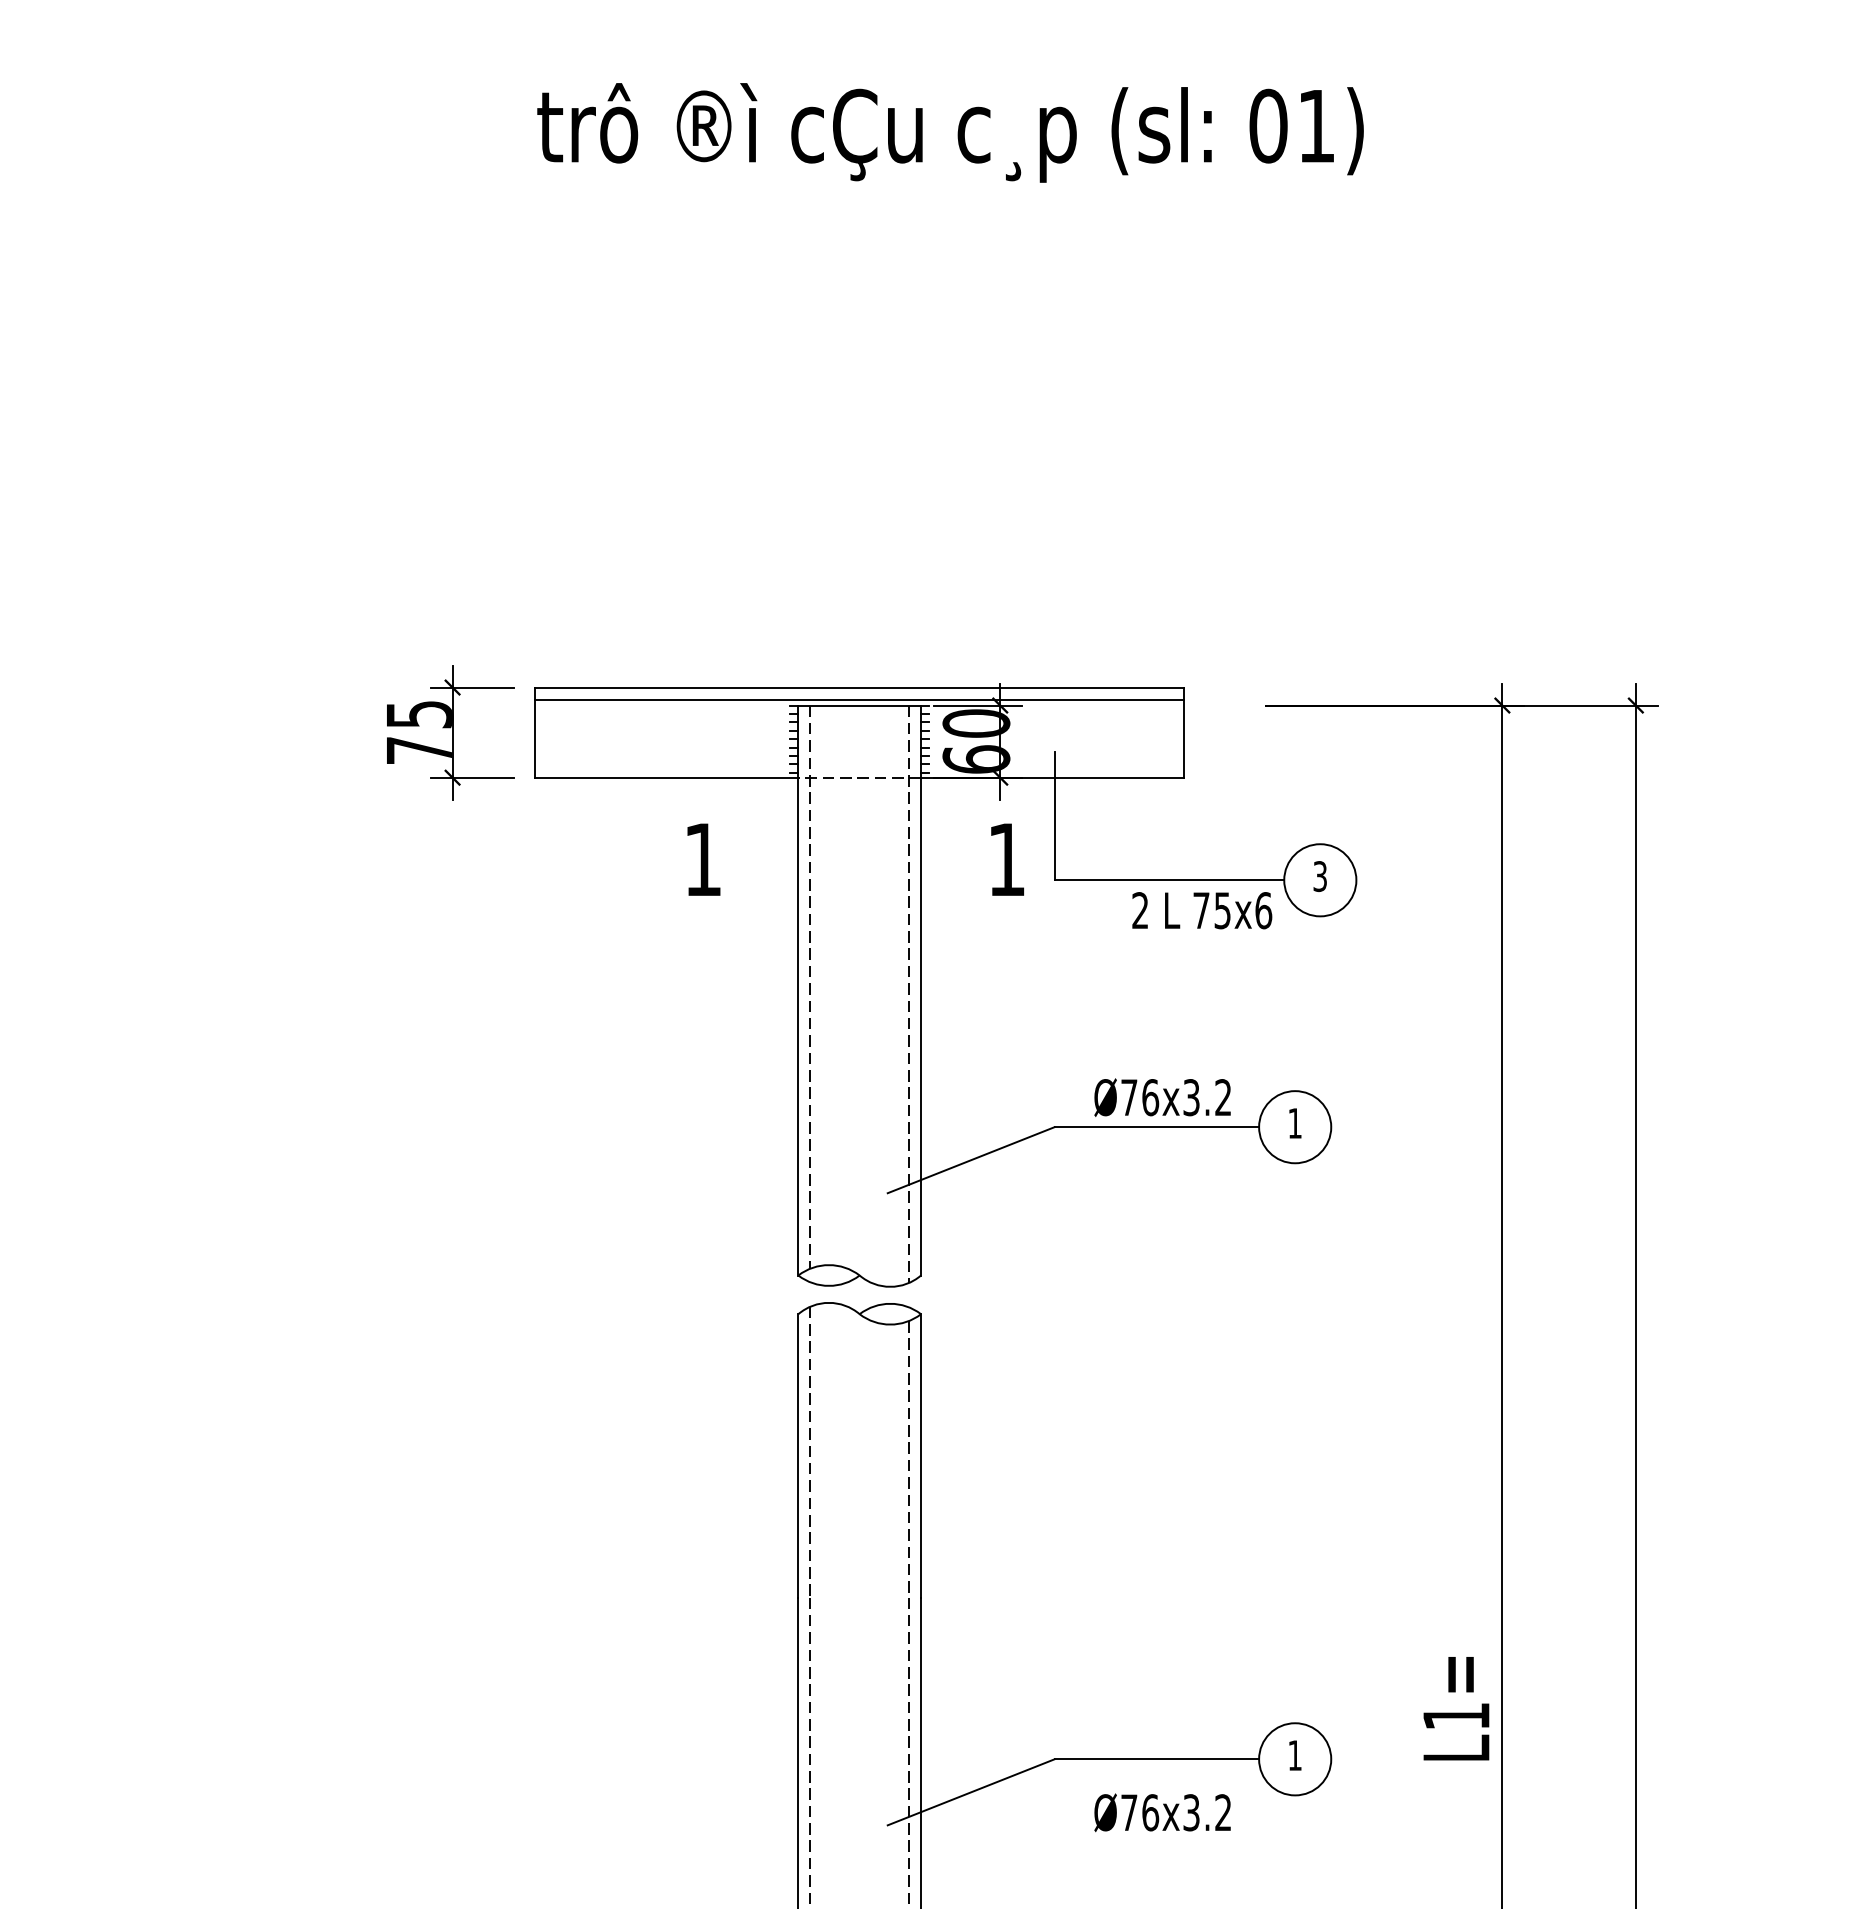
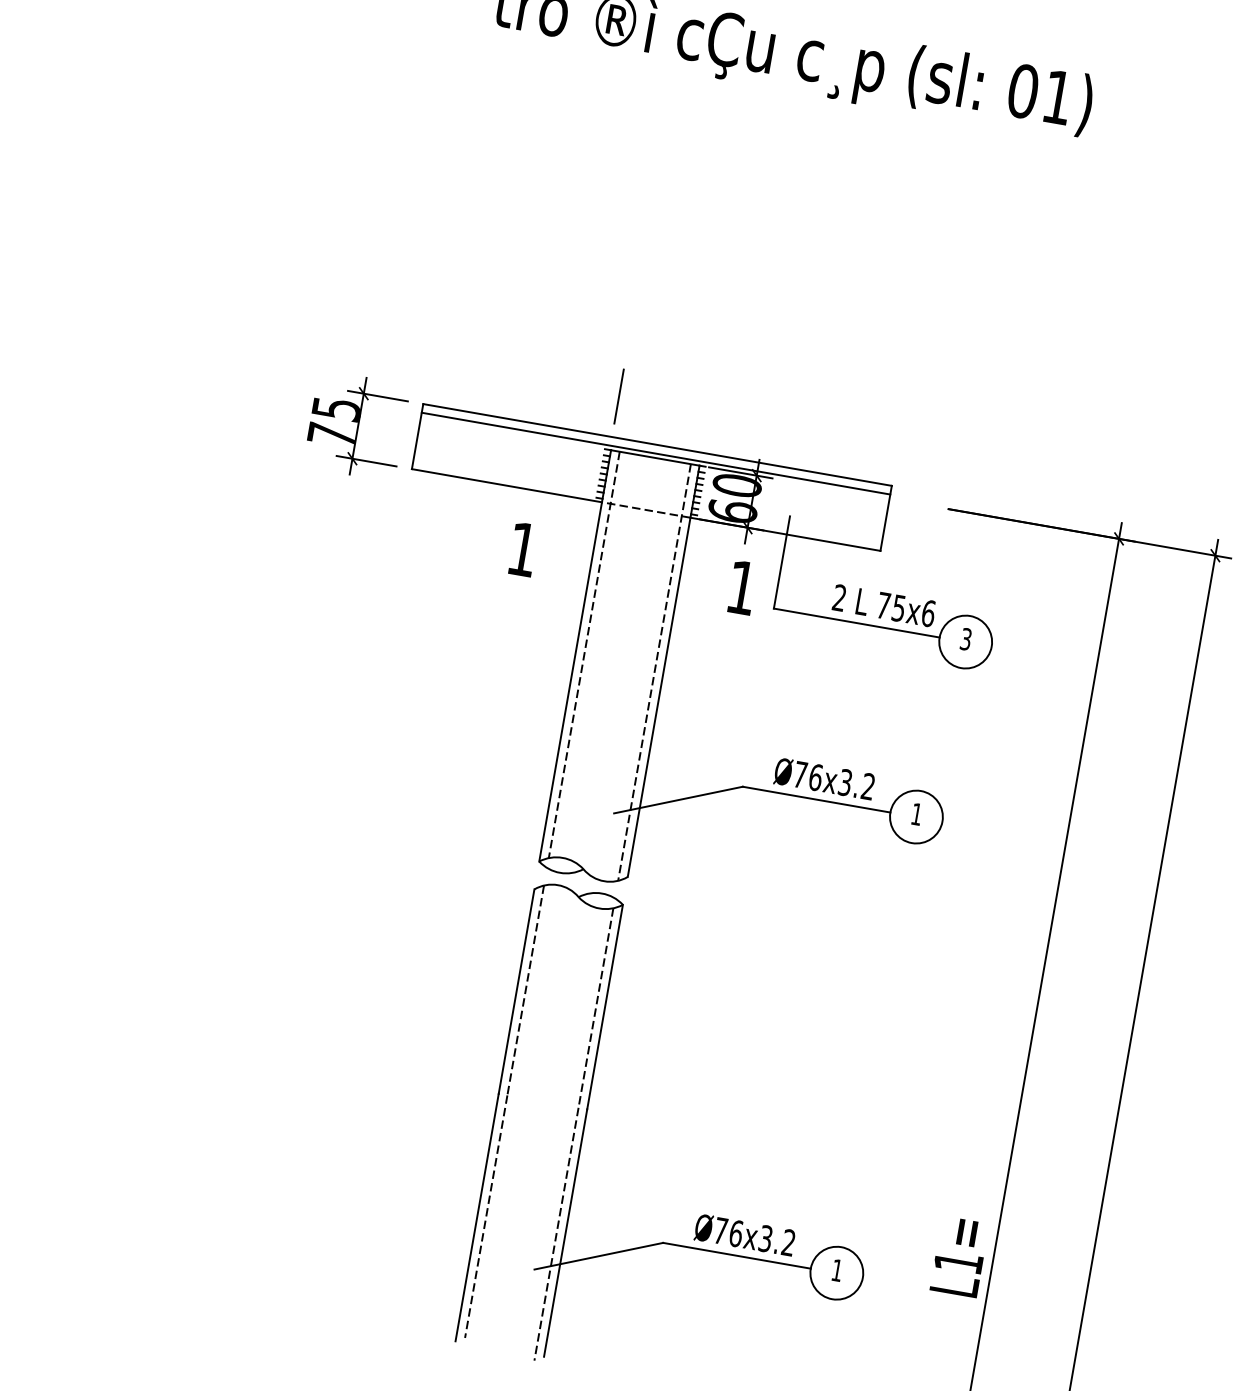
line: (796, 631) -> (619, 396), added
text: (1202, 910) -> (884, 605), moved
text: (1162, 1812) -> (744, 1234), moved

